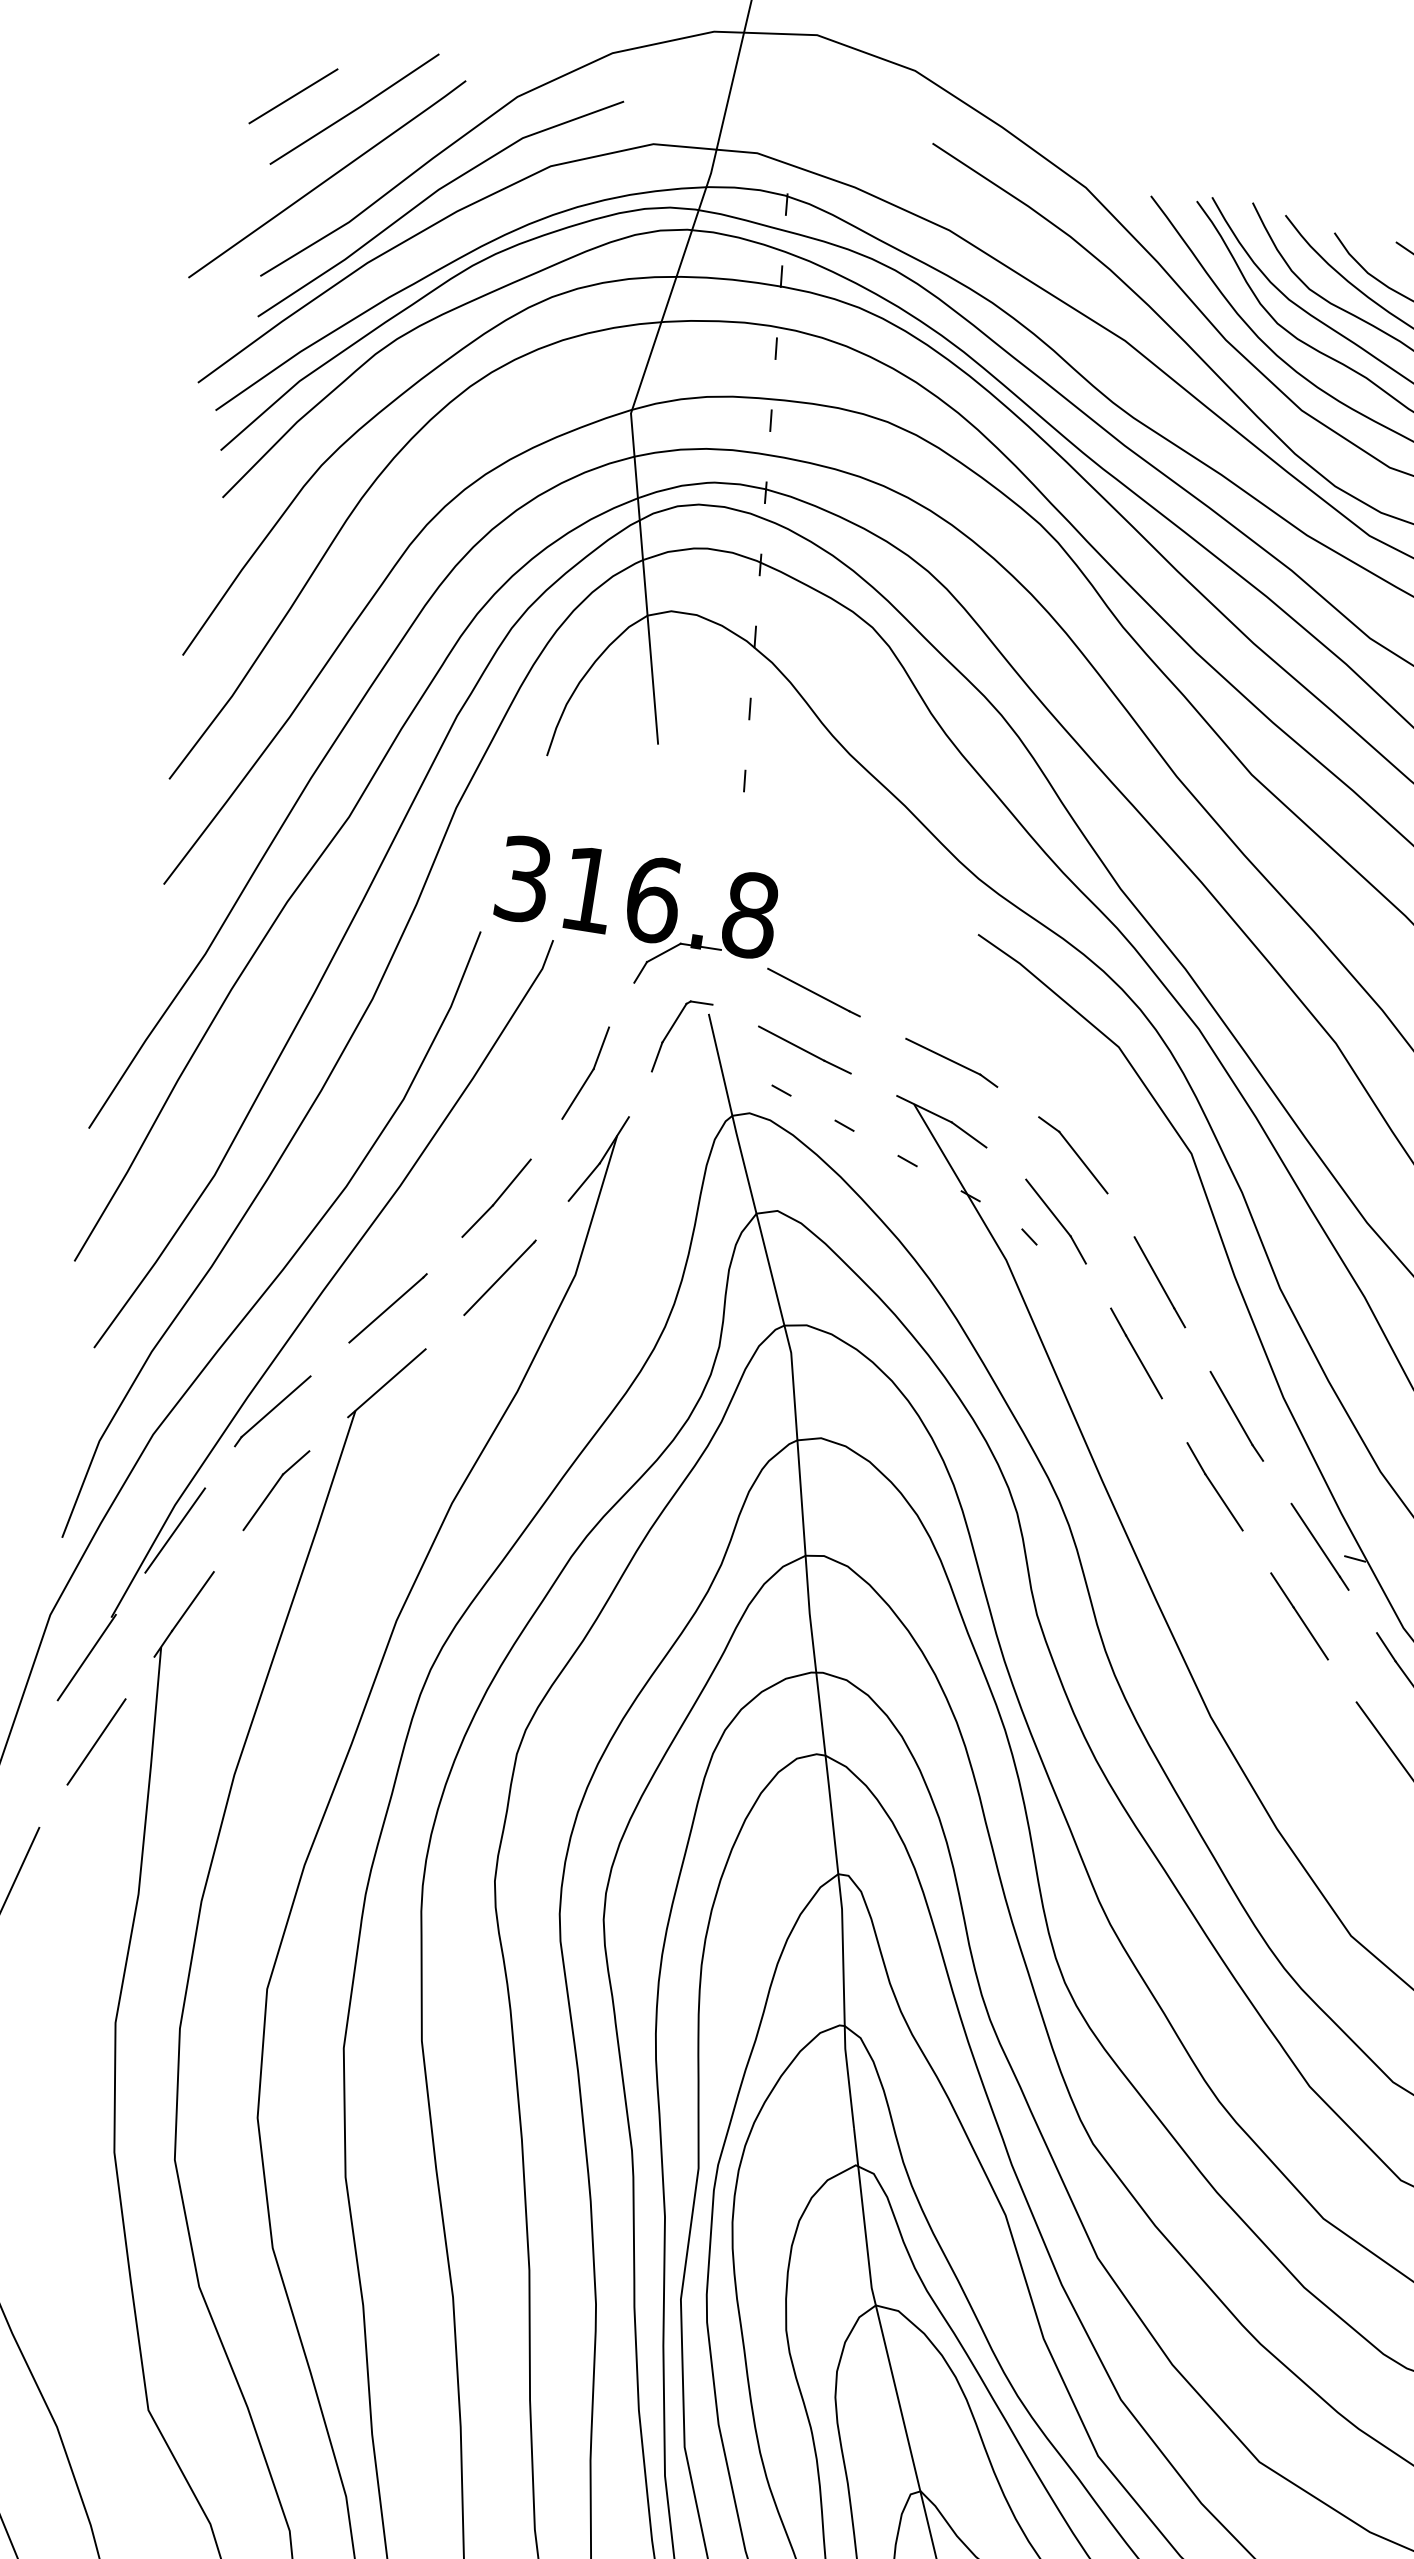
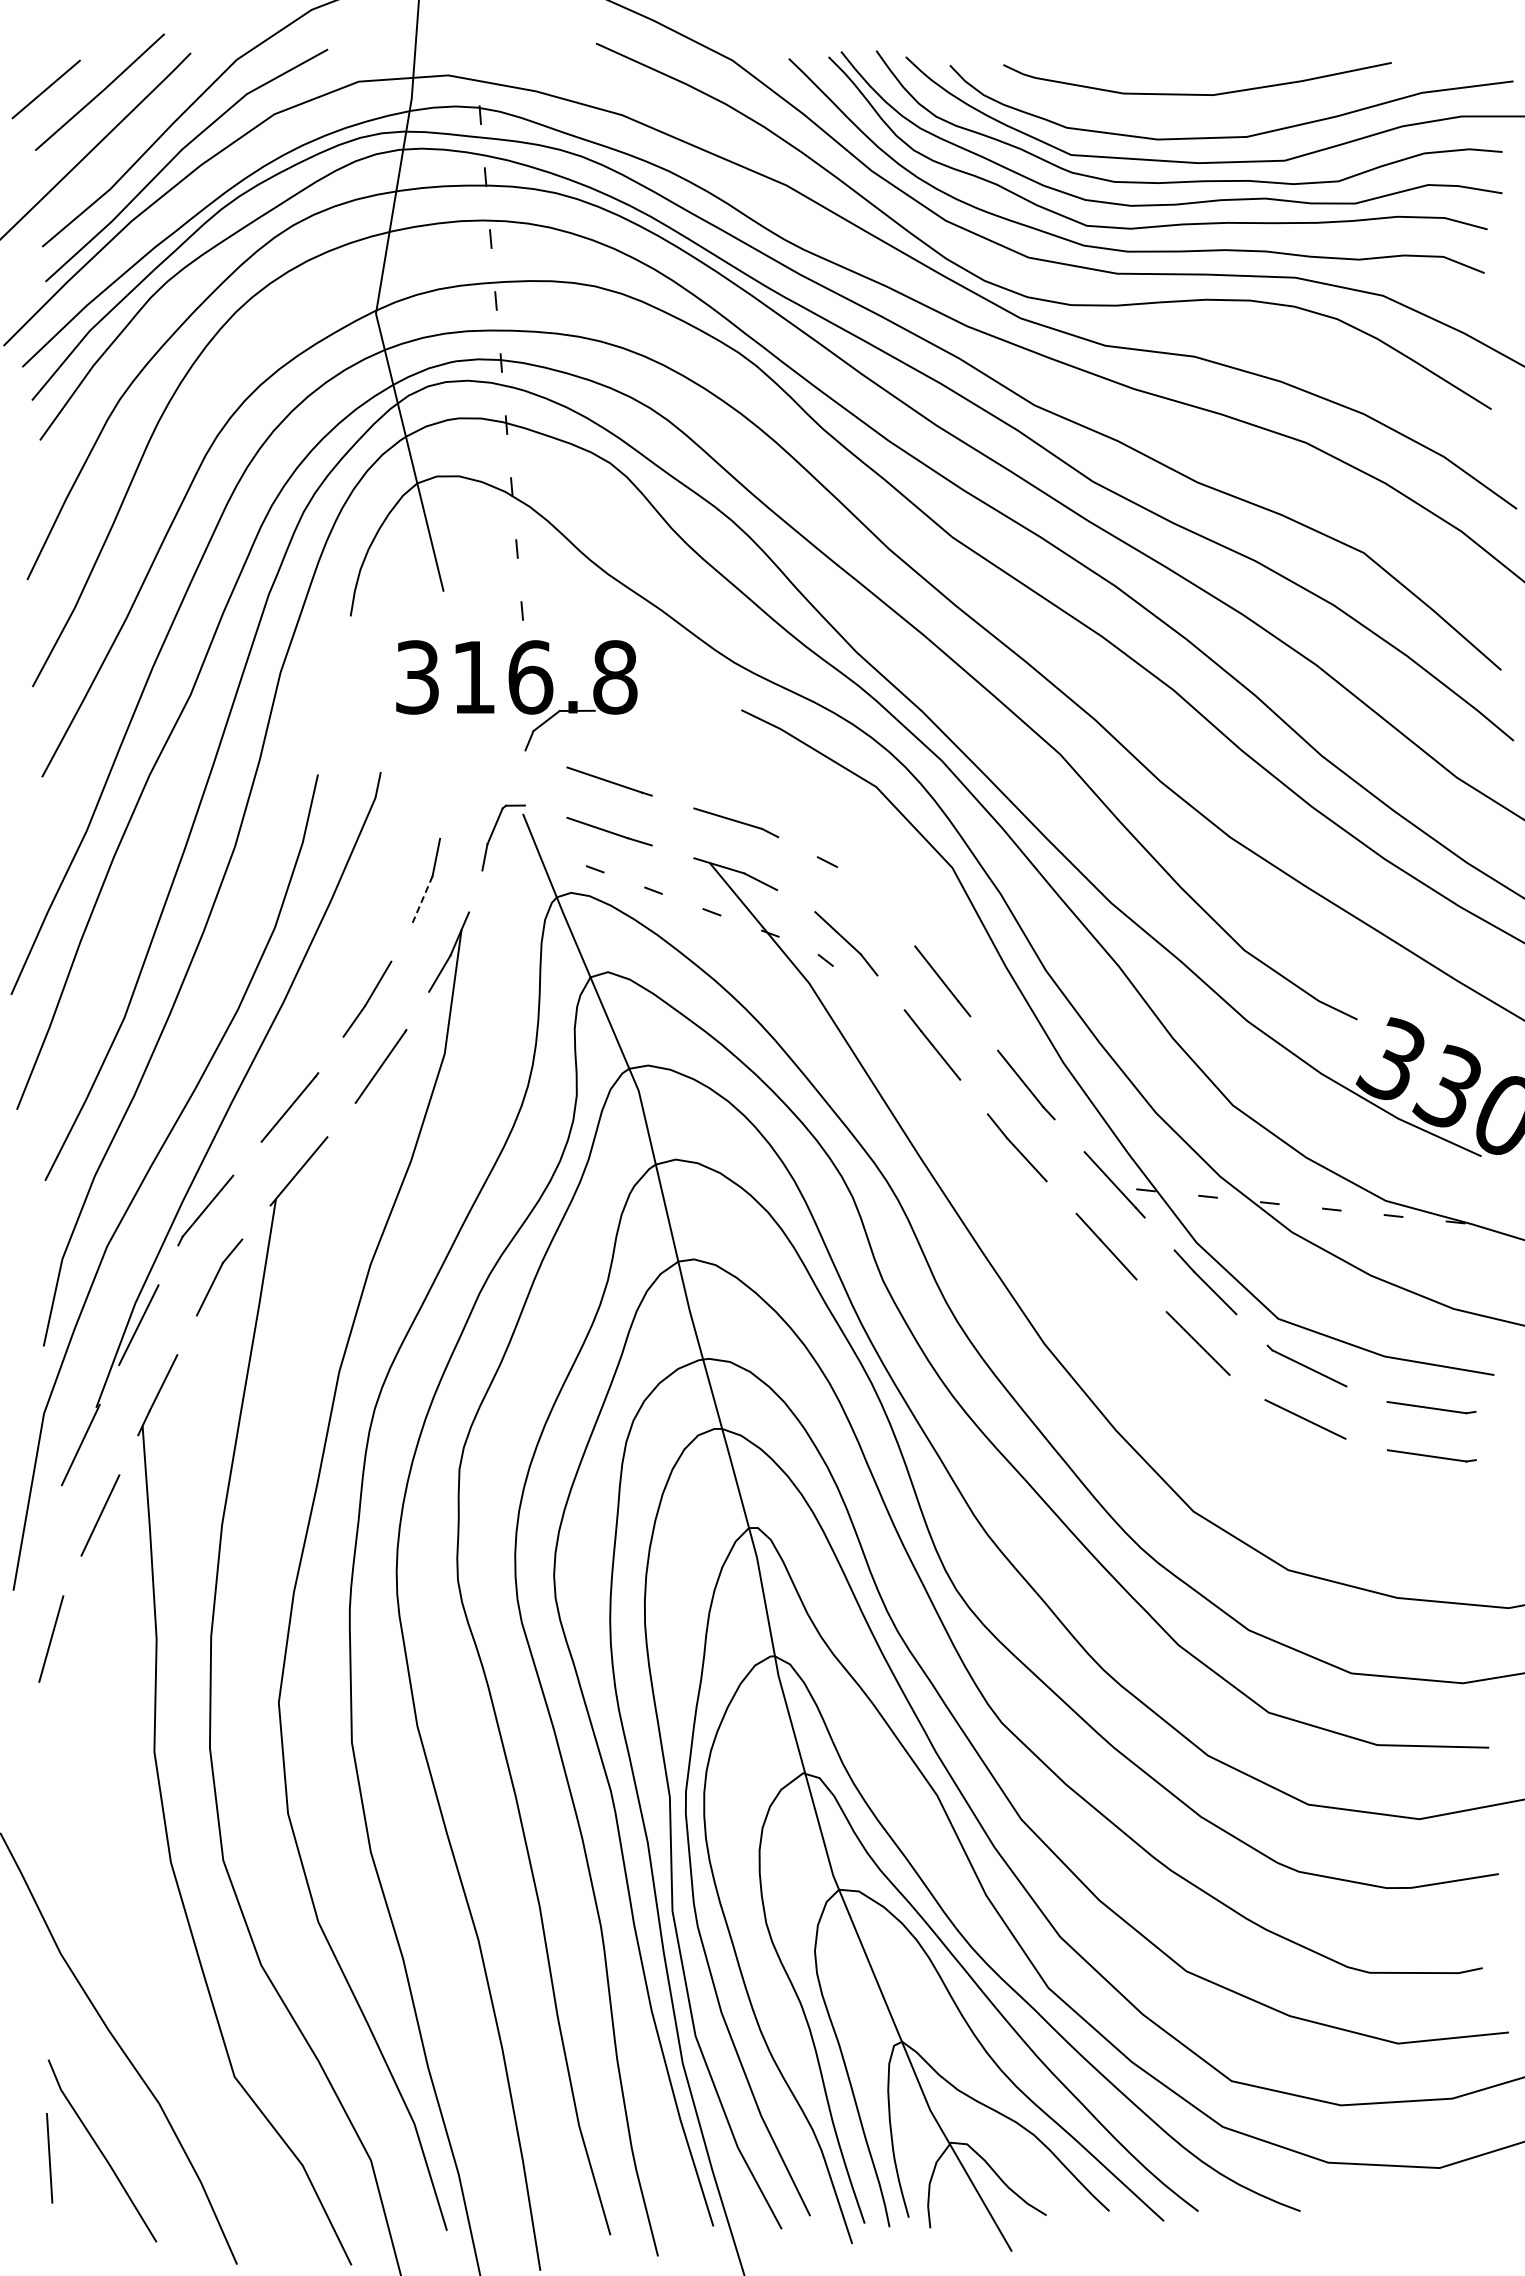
part: (633, 918) -> (516, 695), moved
line: (577, 1095) -> (422, 900), solid -> dashed
line: (1083, 1162) -> (861, 889), removed

